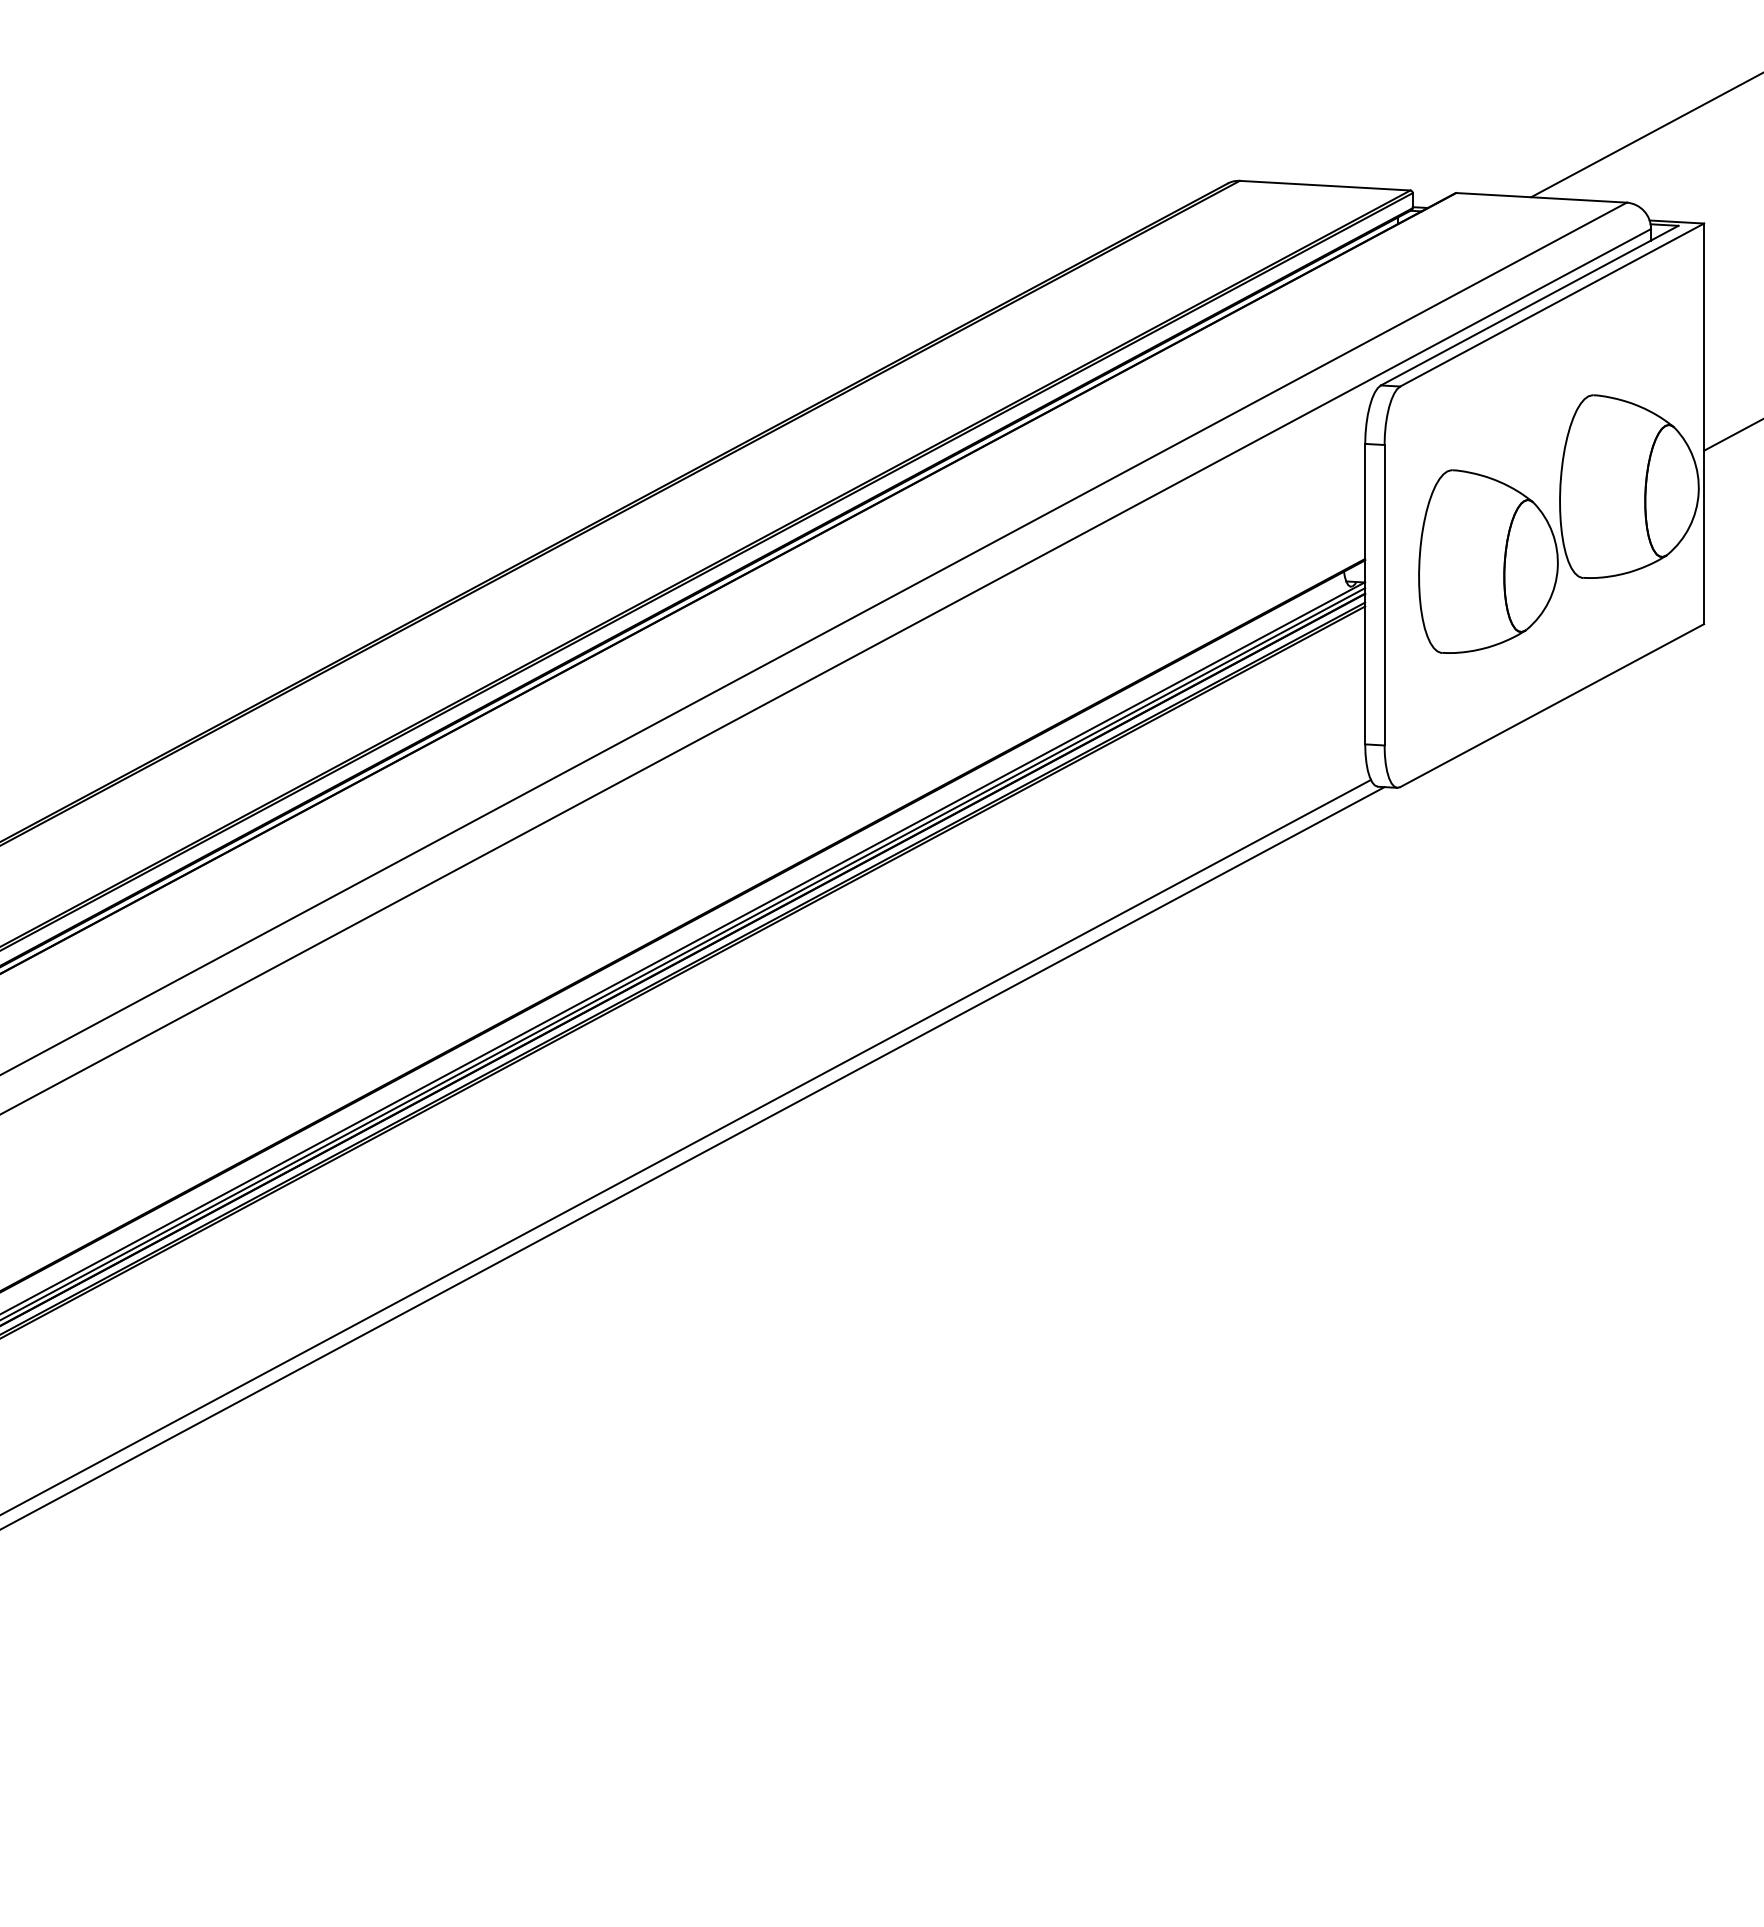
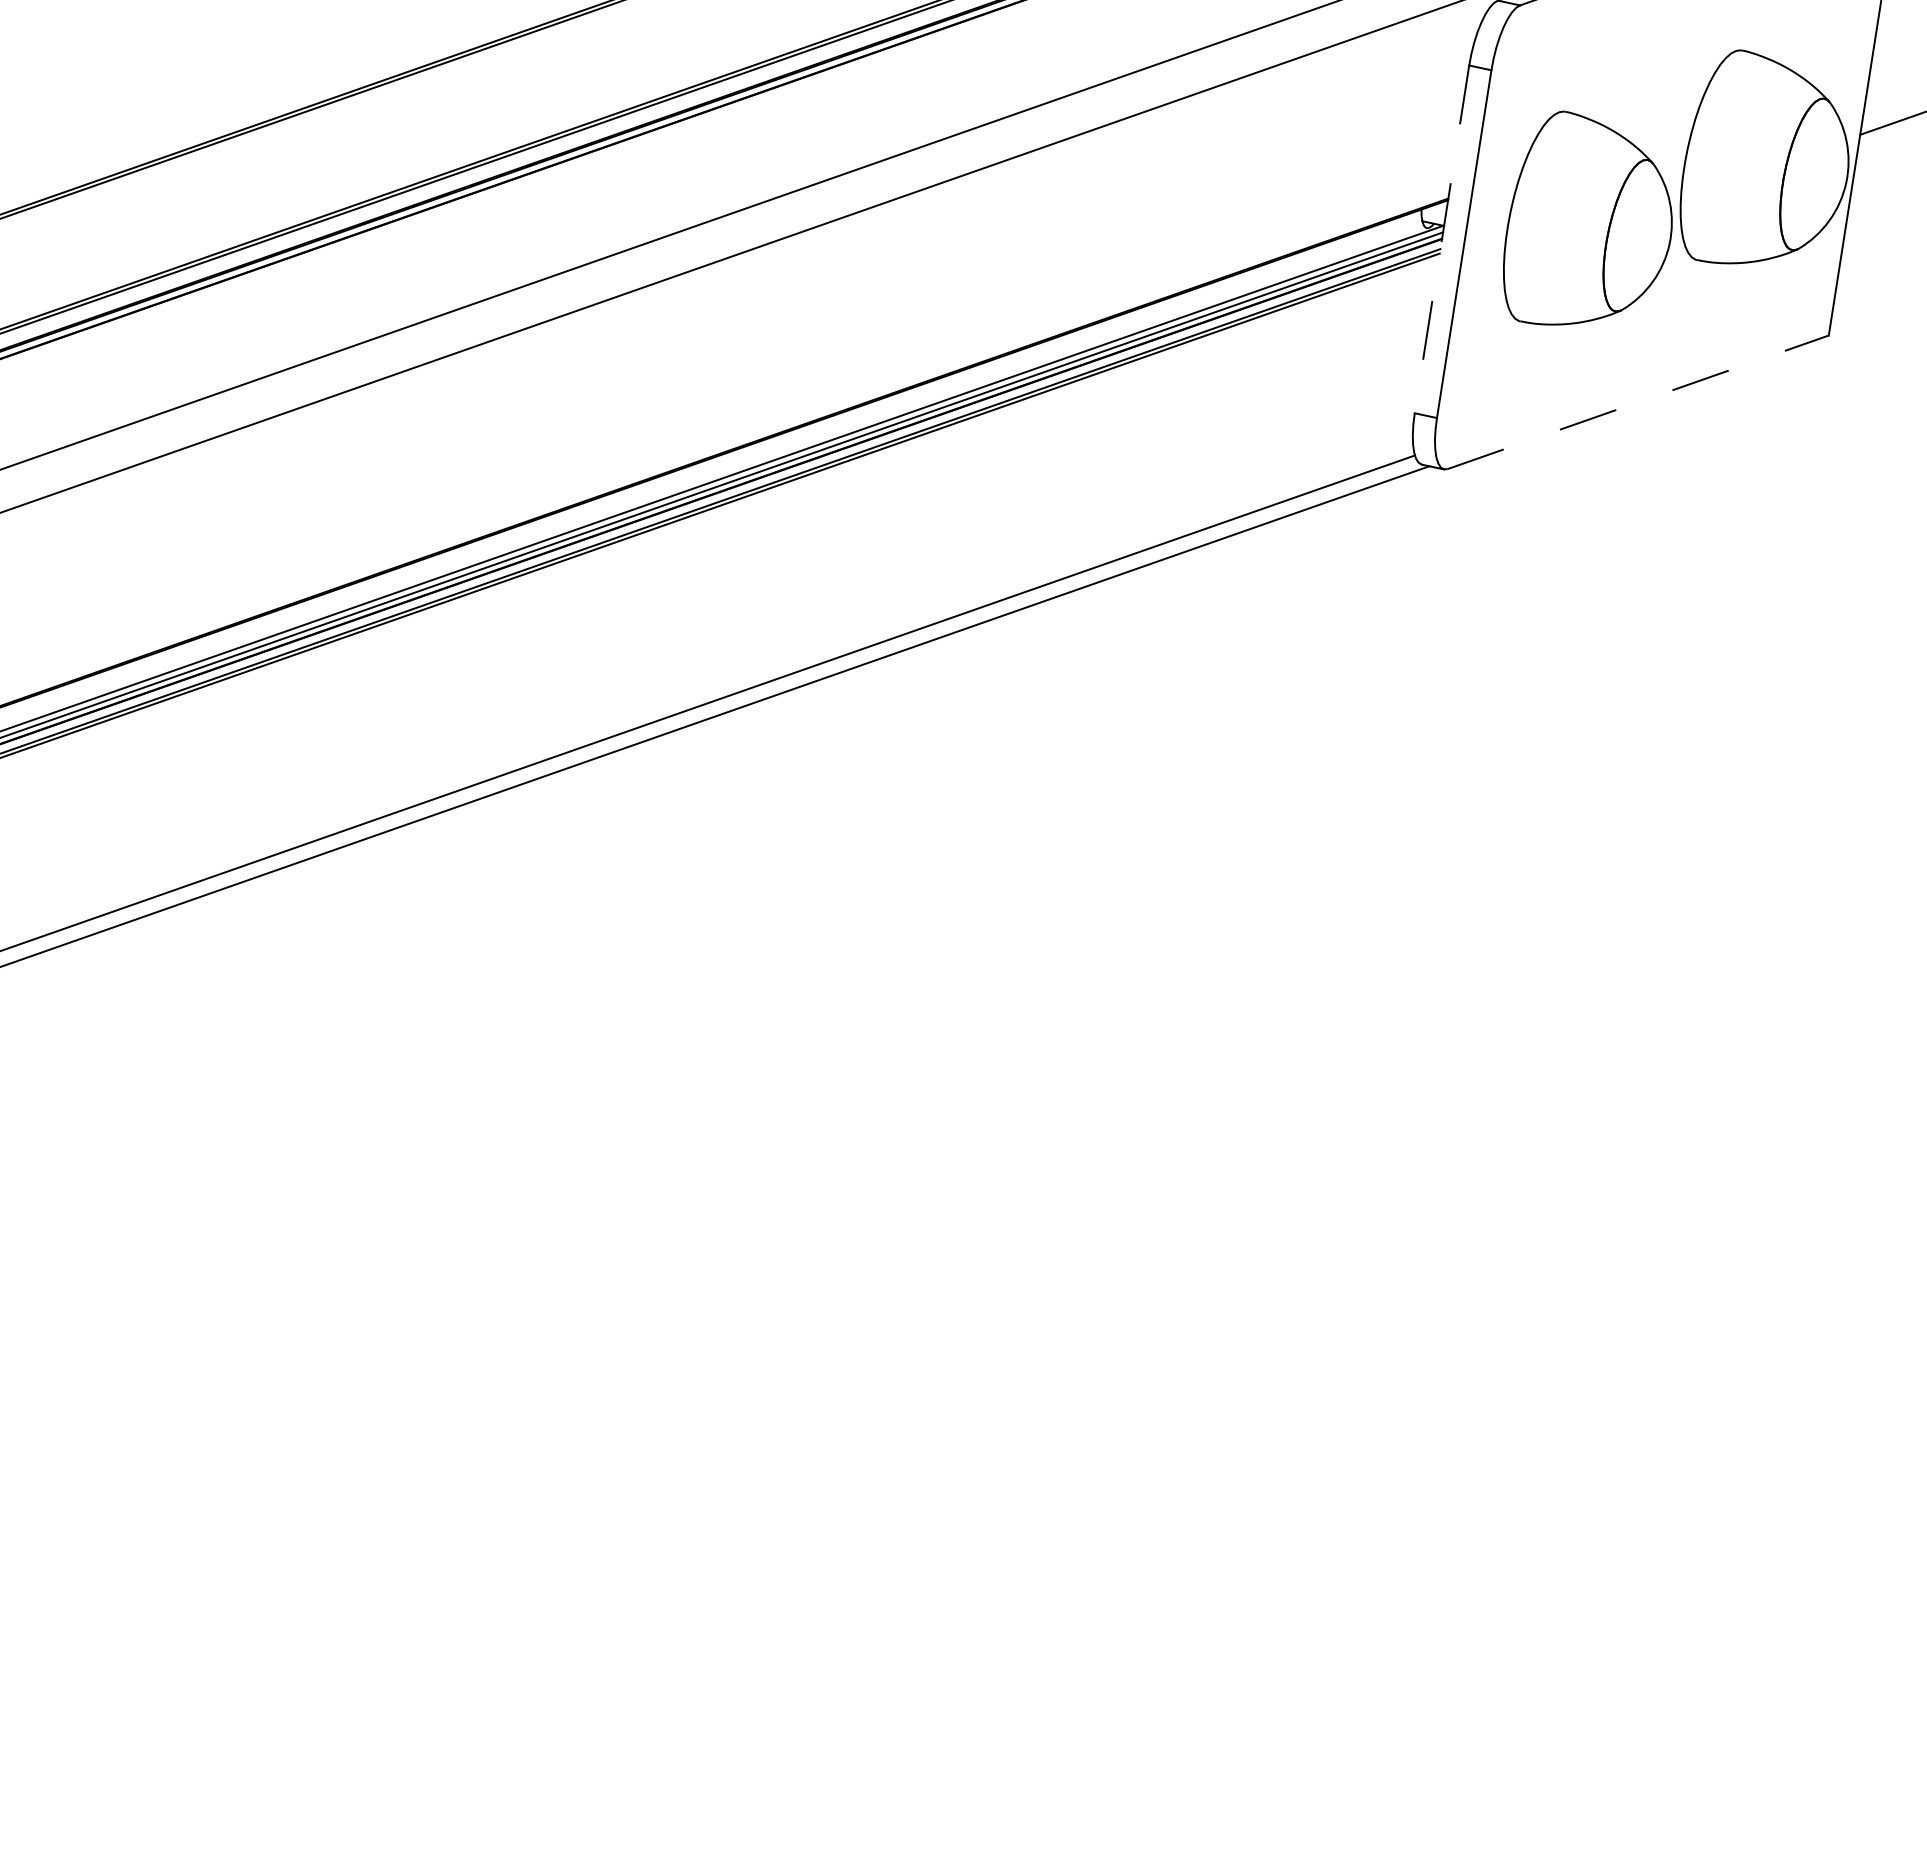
line: (1365, 594) -> (1442, 239), solid -> dashed
line: (1552, 705) -> (1638, 402), solid -> dashed

